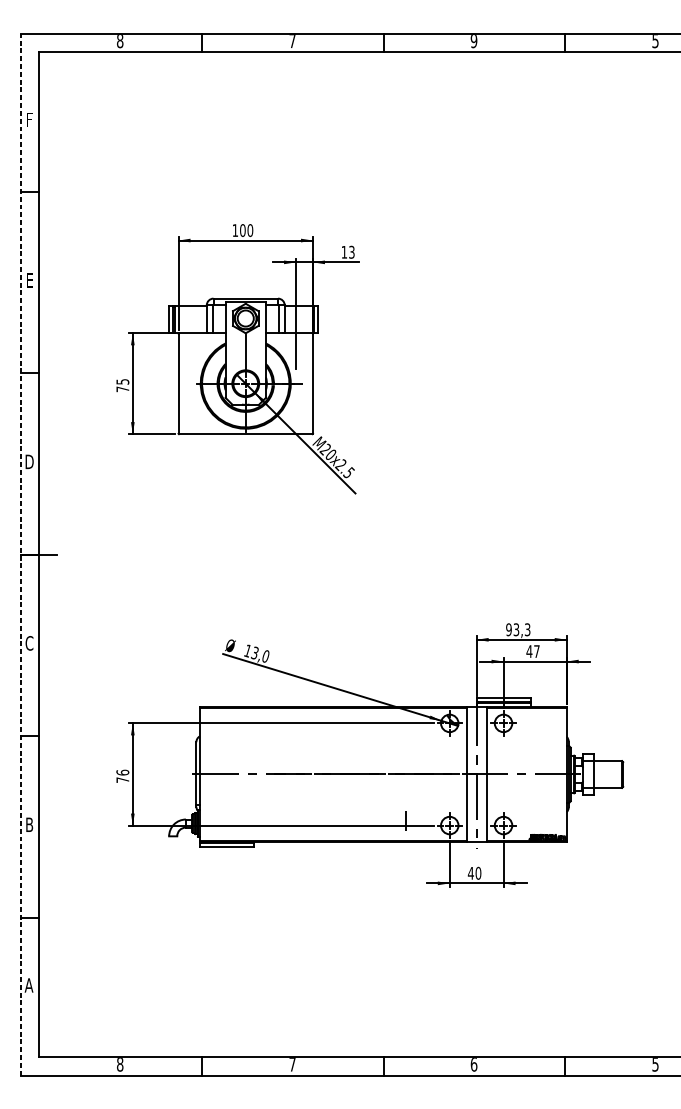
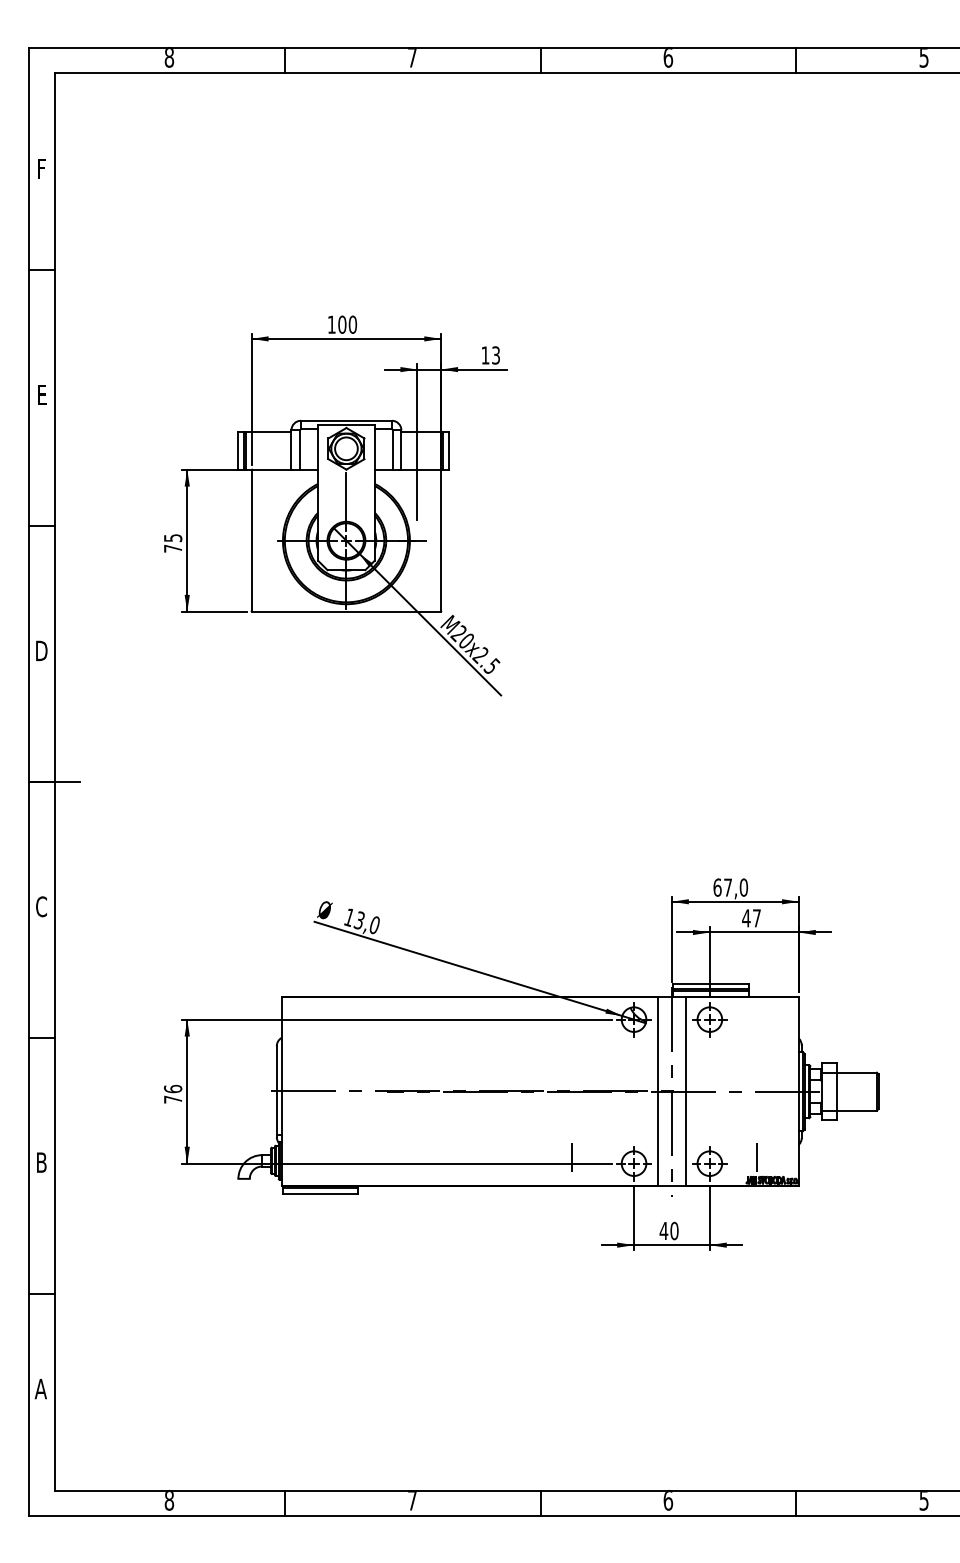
text: (474, 40) -> (668, 56), 9 -> 6
line: (20, 554) -> (28, 781), dashed -> solid
text: (518, 629) -> (730, 887), 93,3 -> 67,0
line: (537, 820) -> (757, 1156), added

